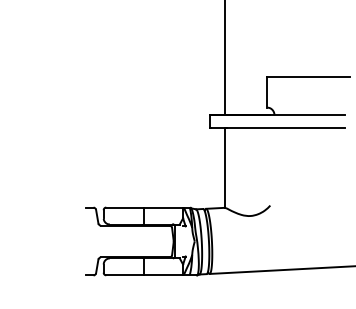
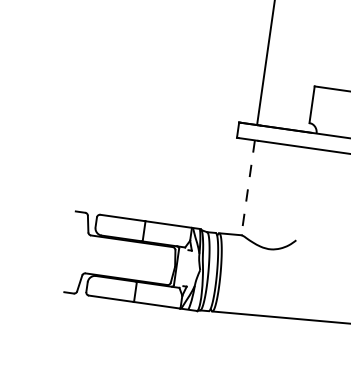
line: (224, 168) -> (247, 188), solid -> dashed

